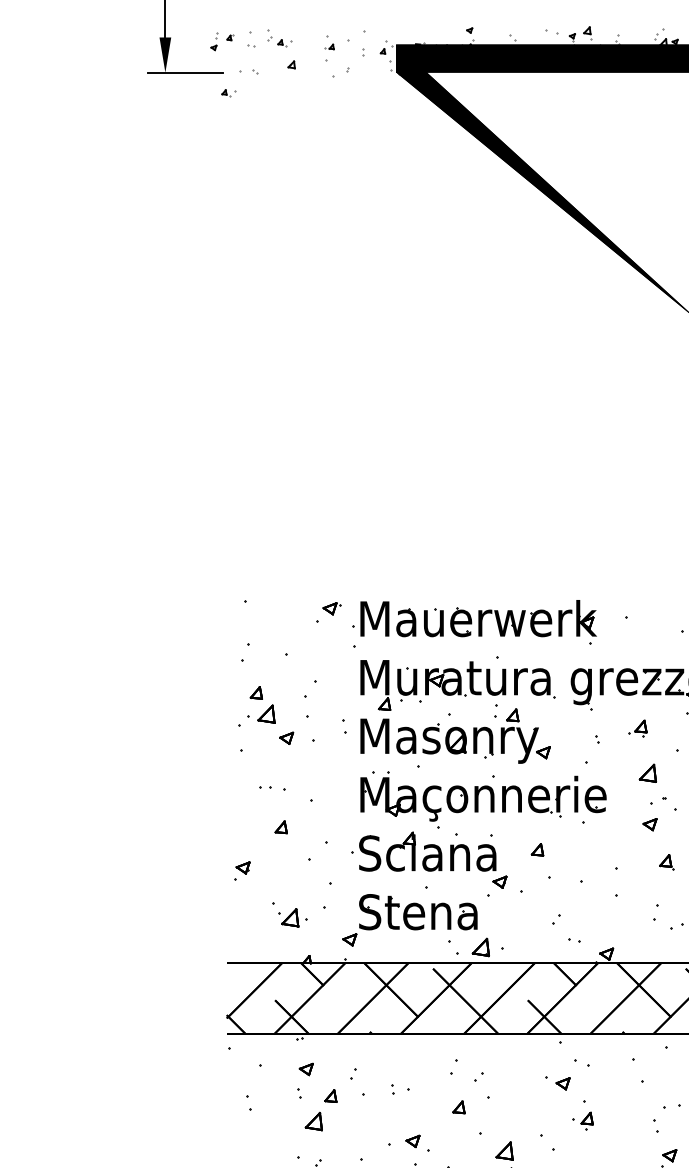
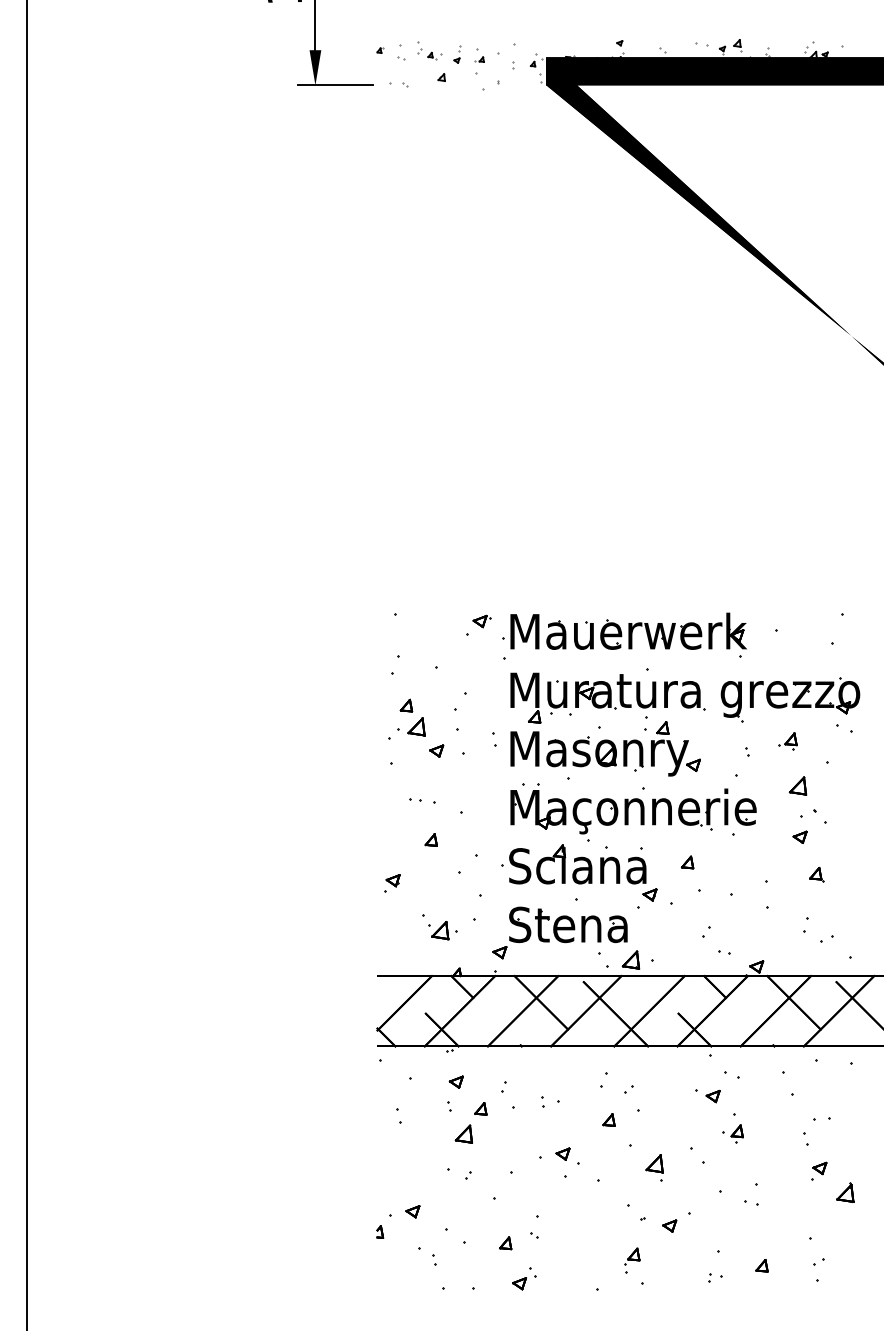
part: (214, 41) -> (457, 54), moved
part: (228, 92) -> (378, 105), removed

